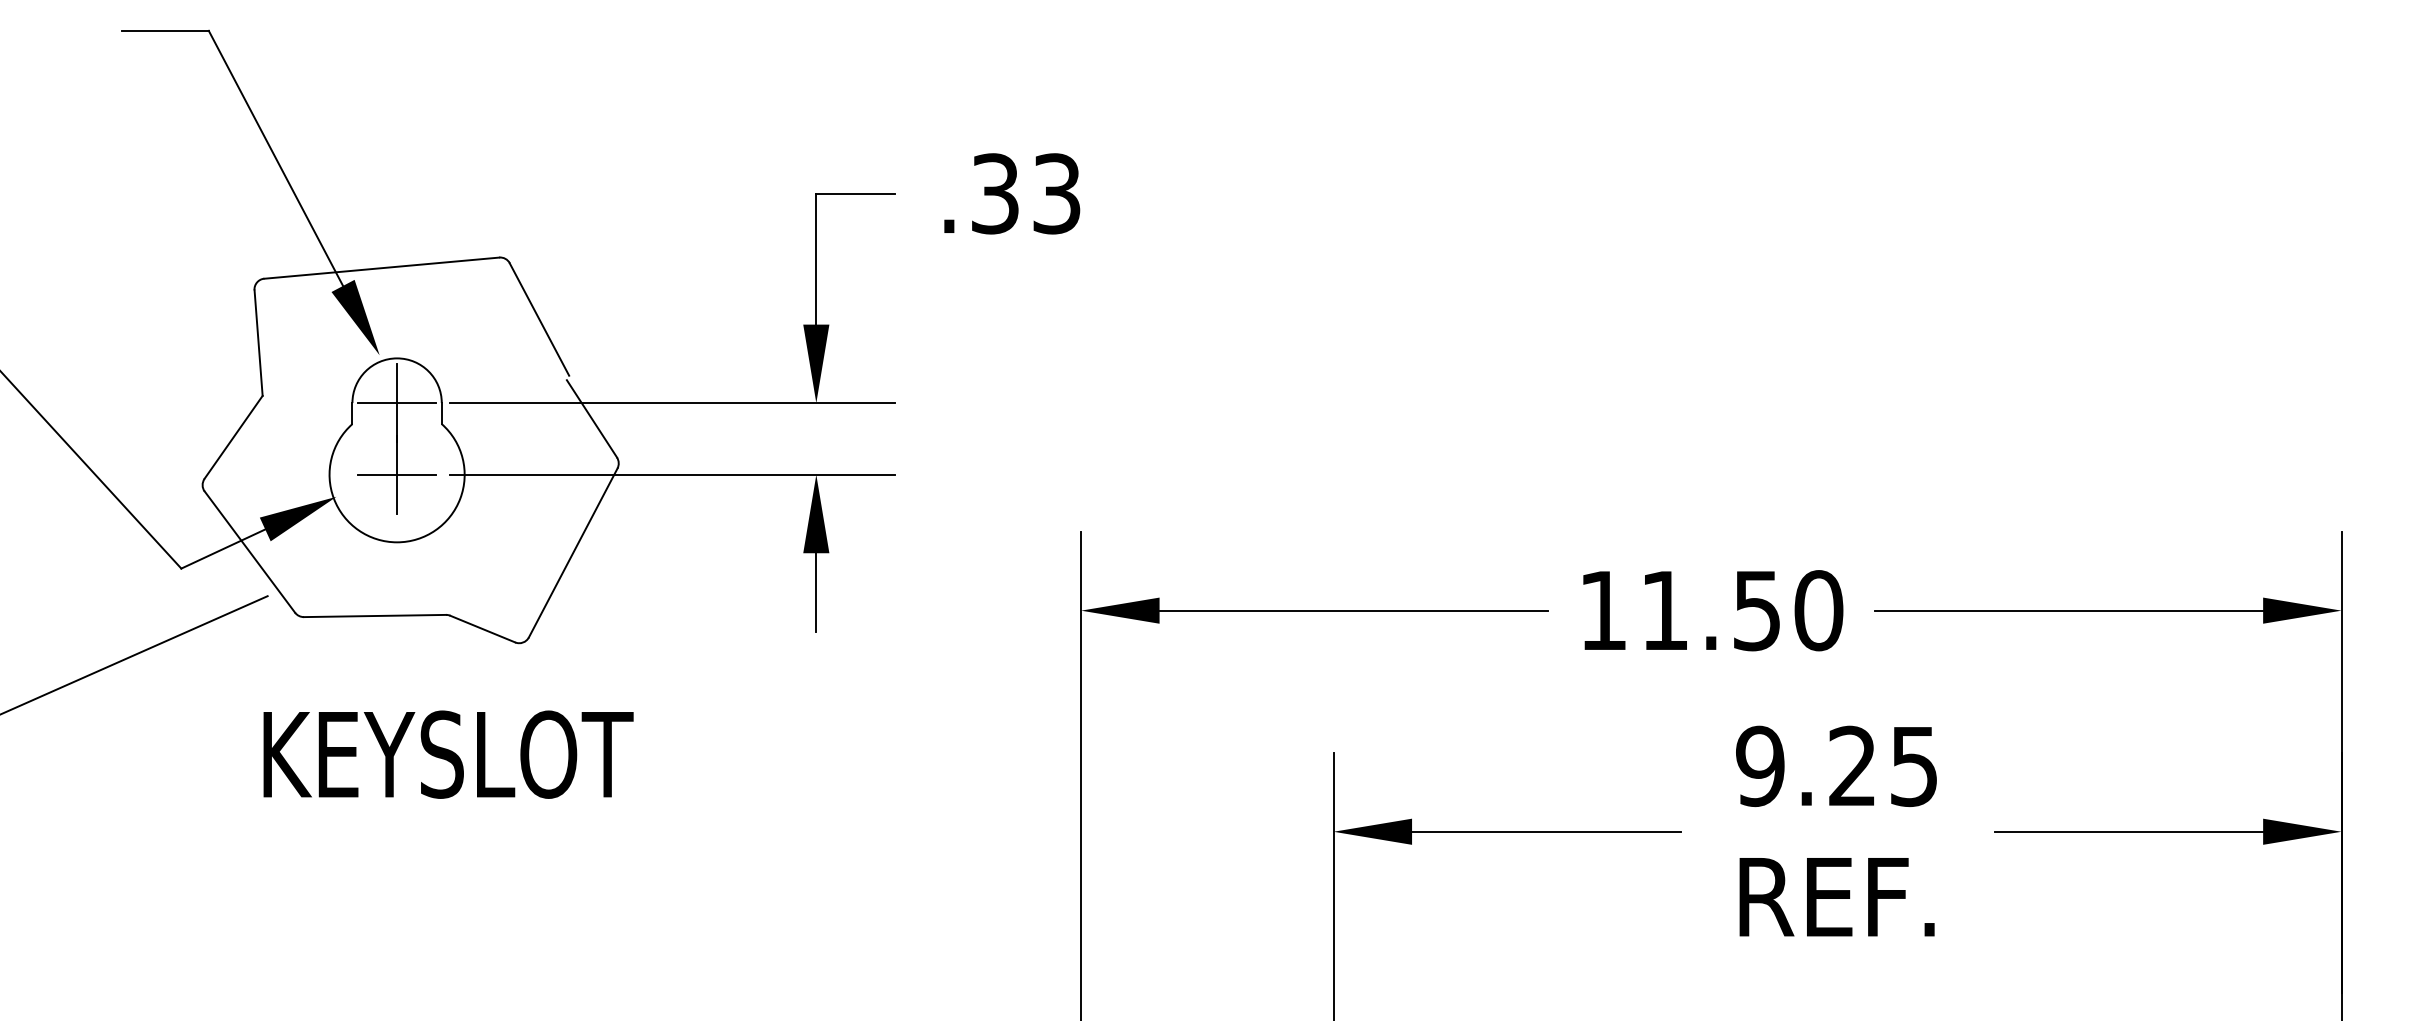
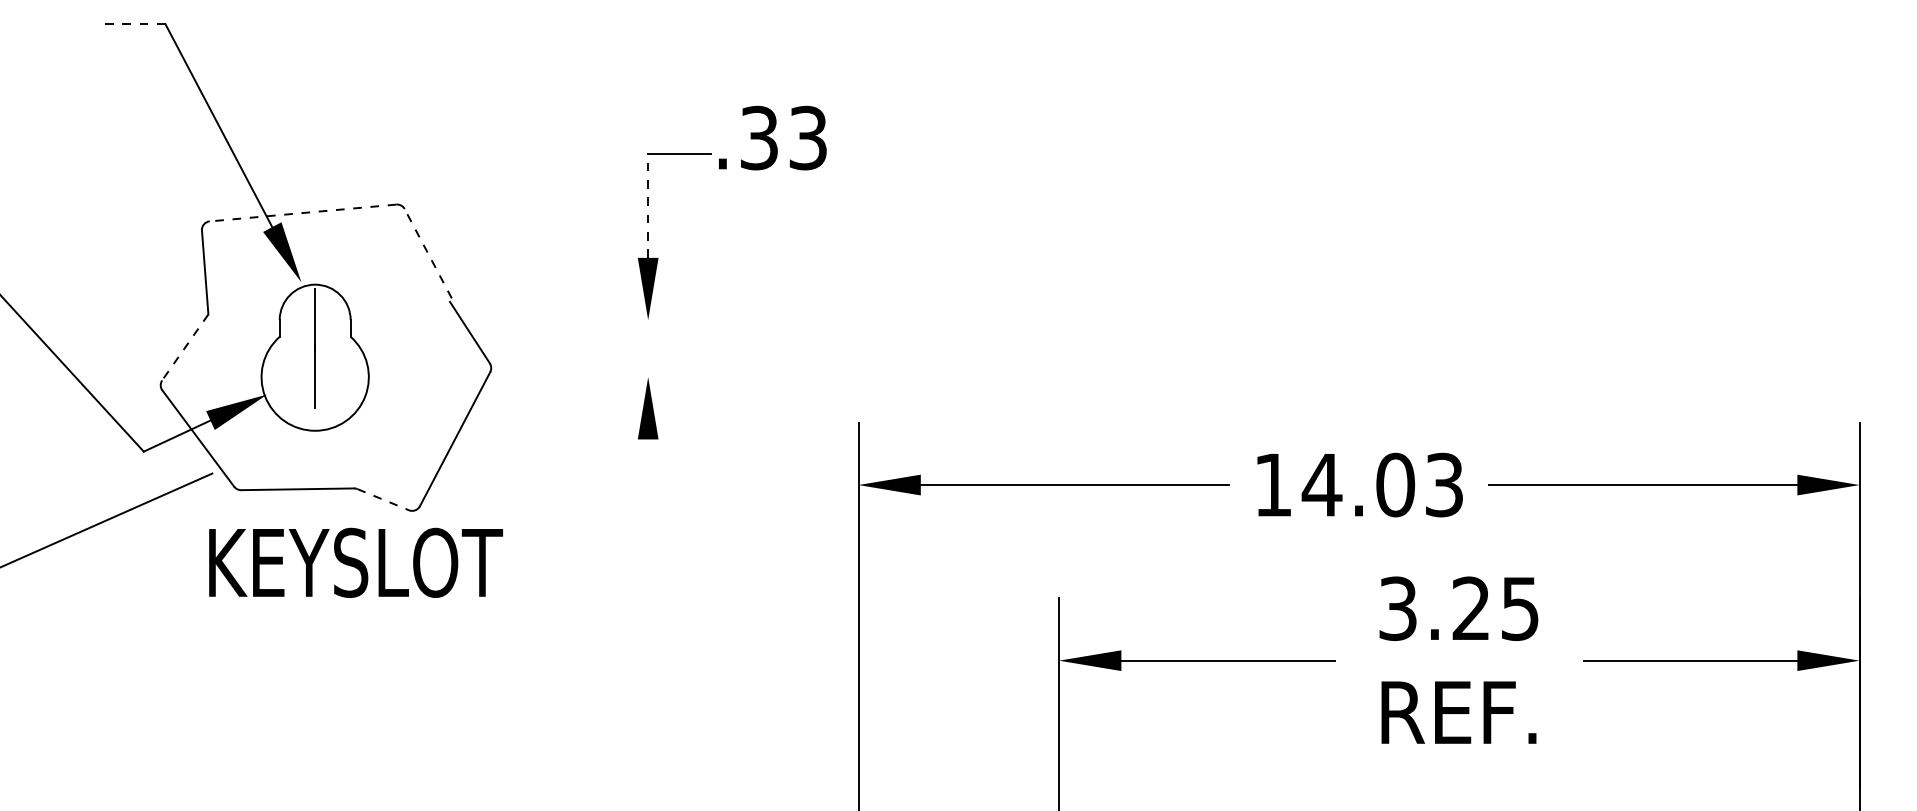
line: (165, 30) -> (131, 24), solid -> dashed
text: (1012, 193) -> (773, 137), moved
line: (816, 258) -> (648, 205), solid -> dashed
line: (381, 268) -> (302, 213), solid -> dashed
line: (539, 319) -> (428, 253), solid -> dashed
line: (396, 403) -> (314, 320), removed
line: (672, 403) -> (533, 320), removed
line: (233, 437) -> (185, 347), solid -> dashed
line: (396, 474) -> (314, 376), removed
line: (672, 474) -> (533, 376), removed
line: (816, 592) -> (648, 470), removed
text: (1741, 610) -> (1383, 484), 11.50 -> 14.03
line: (482, 629) -> (383, 500), solid -> dashed
text: (448, 754) -> (356, 562), moved
text: (1760, 765) -> (1398, 608), 9.25 -> 3.25

